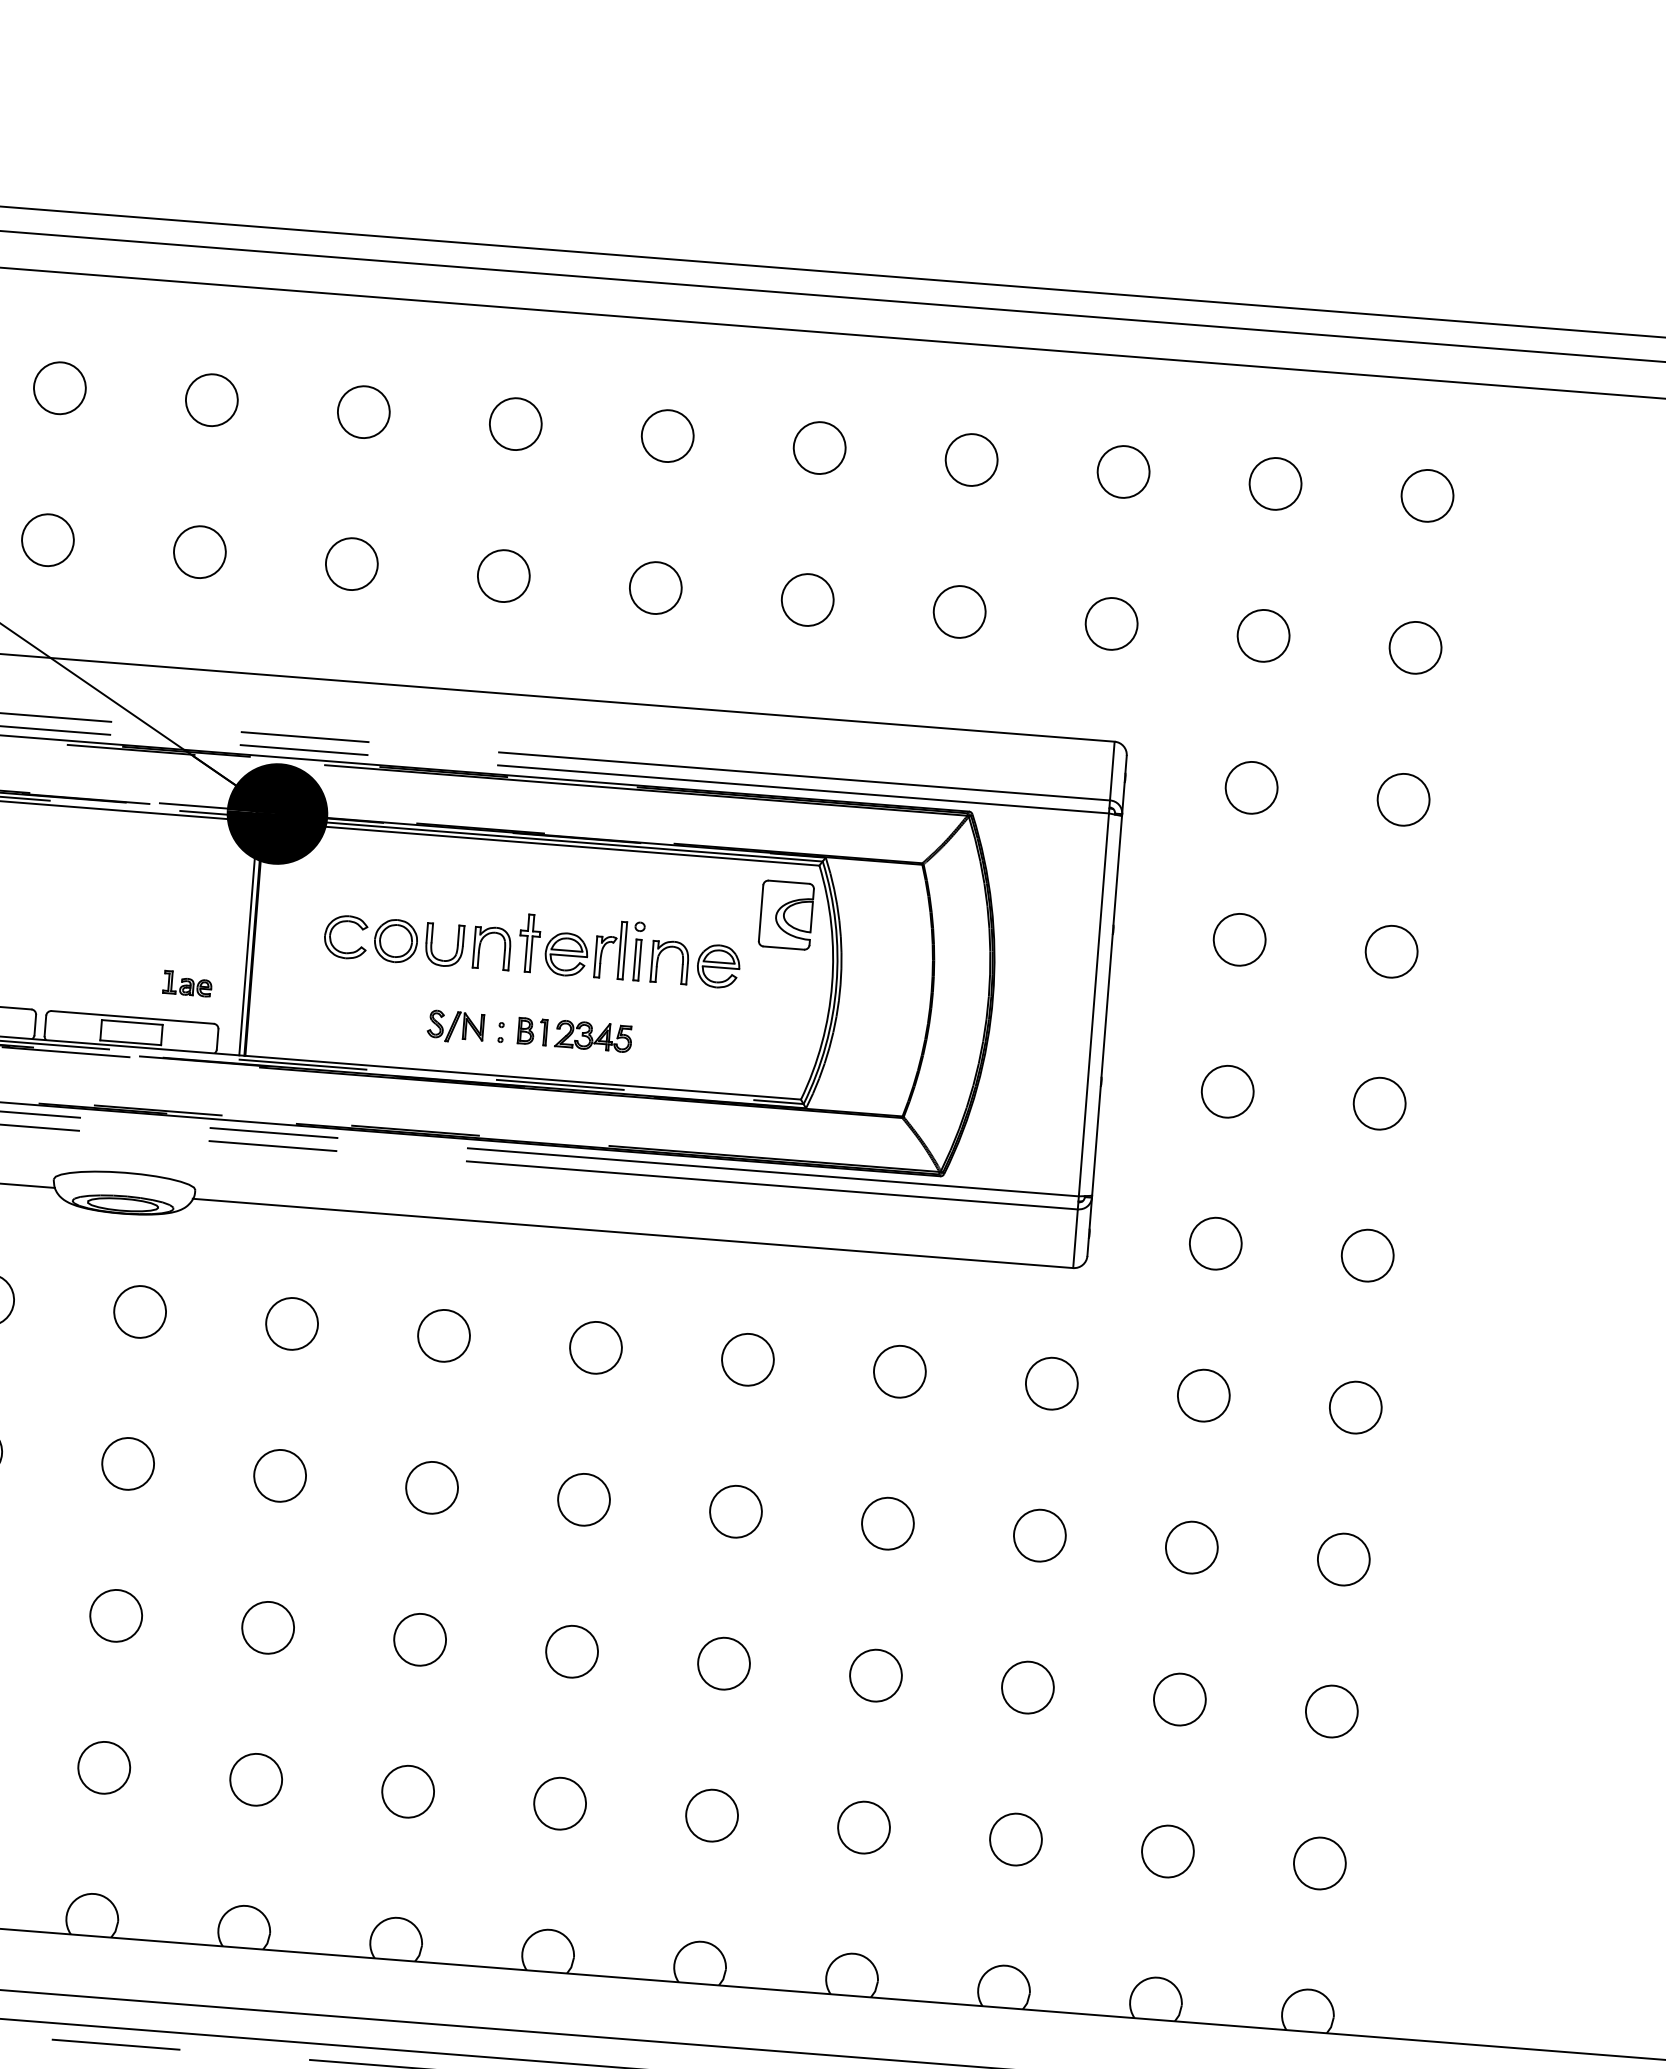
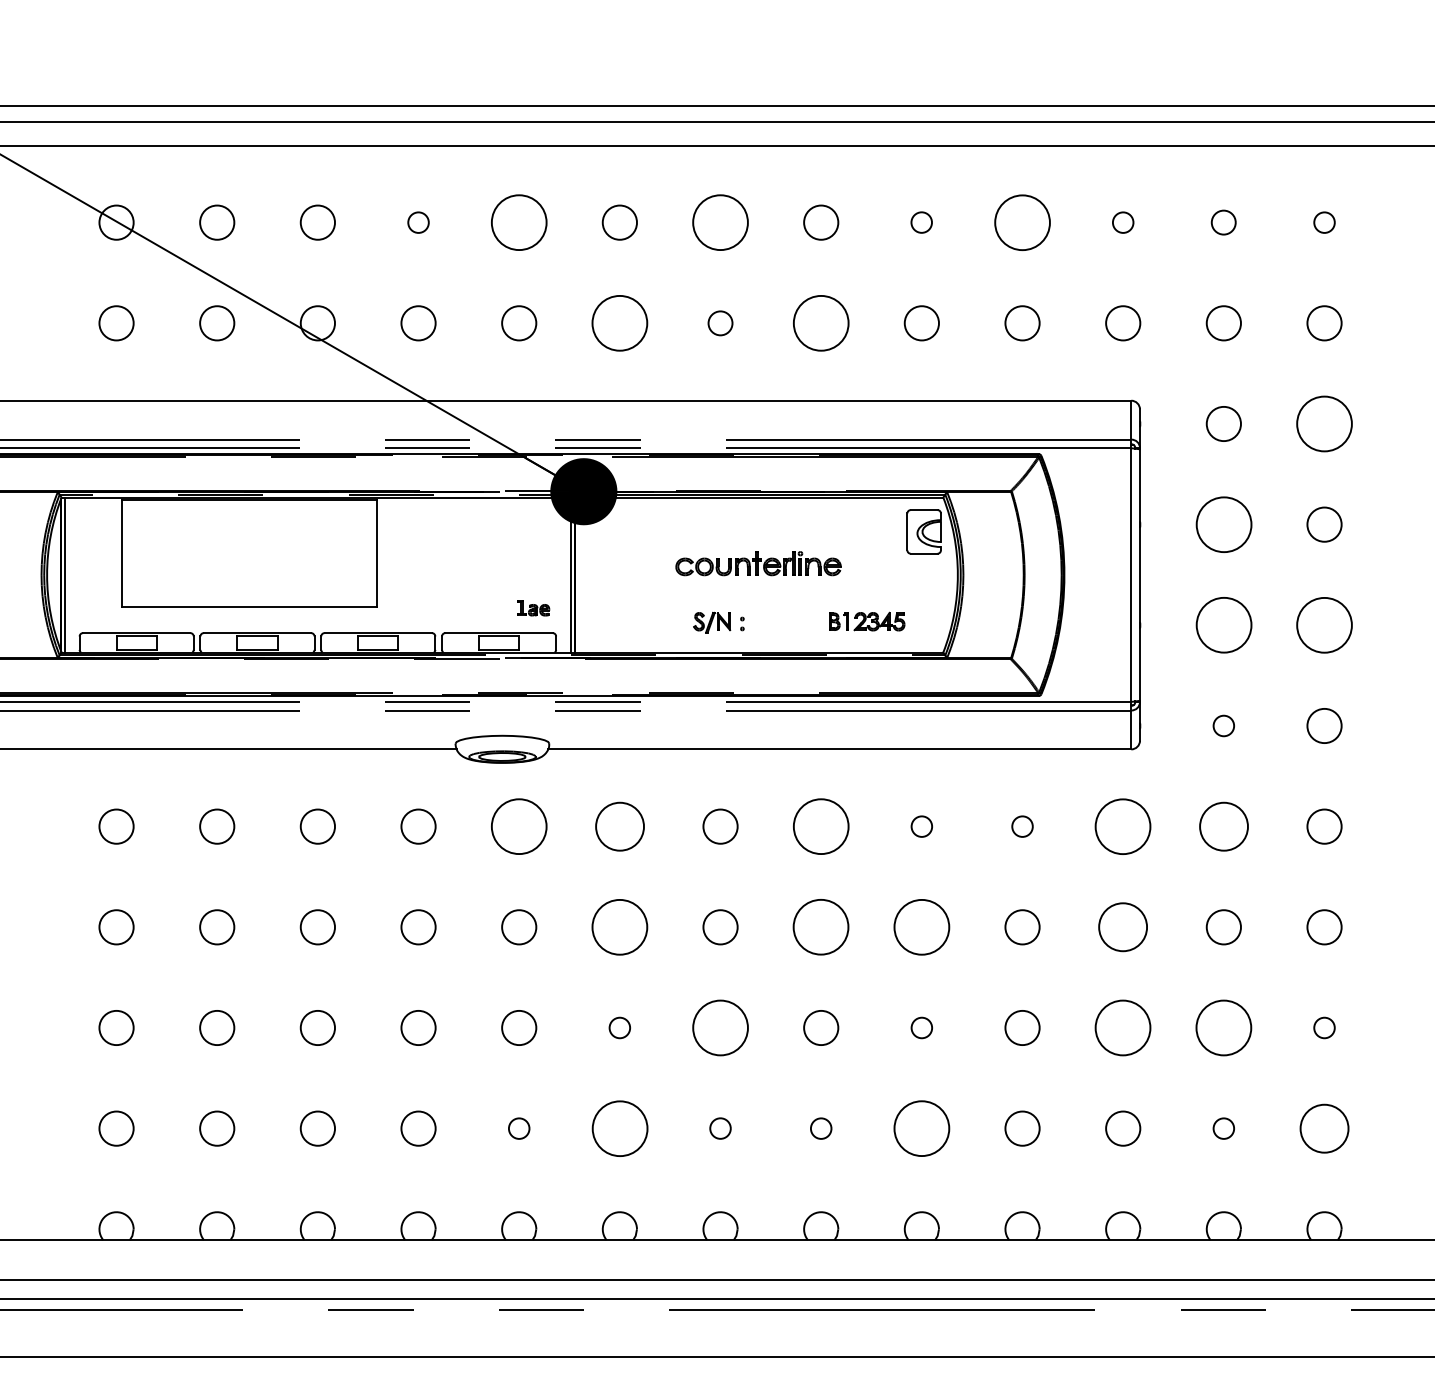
circle: (59, 388) -> (418, 222), size x0.6
circle: (212, 400) -> (519, 222), size x1.6
circle: (515, 423) -> (720, 222), size x1.6
circle: (819, 447) -> (921, 222), size x0.6
circle: (971, 459) -> (1022, 222), size x1.6
circle: (1124, 471) -> (1123, 222), size x0.6
circle: (1275, 483) -> (1223, 222), size x0.7
circle: (1427, 495) -> (1324, 222), size x0.6
circle: (351, 564) -> (619, 323), size x1.6
circle: (503, 576) -> (720, 323), size x0.7
circle: (656, 588) -> (821, 323), size x1.6
circle: (1403, 799) -> (1324, 423), size x1.6
circle: (1239, 939) -> (1223, 524), size x1.6
part: (532, 943) -> (758, 563), size x0.6
part: (575, 1034) -> (867, 621), moved
circle: (1227, 1091) -> (1223, 625), size x1.6
circle: (1379, 1103) -> (1324, 625), size x1.6
circle: (1215, 1242) -> (1223, 725), size x0.6
circle: (140, 1311) -> (519, 826), size x1.6
circle: (291, 1323) -> (619, 826), size x1.4
circle: (596, 1347) -> (821, 826), size x1.6
circle: (747, 1359) -> (921, 826), size x0.6
circle: (899, 1371) -> (1022, 826), size x0.6
circle: (1052, 1383) -> (1123, 826), size x1.6
circle: (1203, 1395) -> (1223, 826), size x1.4
circle: (279, 1476) -> (619, 927), size x1.6
circle: (584, 1500) -> (821, 927), size x1.6
circle: (735, 1511) -> (921, 927), size x1.6
circle: (1040, 1535) -> (1123, 927), size x1.4
circle: (267, 1627) -> (619, 1027), size x0.6
circle: (420, 1639) -> (720, 1027), size x1.6
circle: (723, 1662) -> (921, 1027), size x0.6
circle: (1028, 1686) -> (1123, 1027), size x1.6
circle: (1179, 1698) -> (1223, 1027), size x1.6
circle: (1331, 1710) -> (1324, 1027), size x0.6
circle: (104, 1767) -> (519, 1128), size x0.6
circle: (255, 1779) -> (619, 1128), size x1.6
circle: (408, 1791) -> (720, 1128), size x0.6
circle: (560, 1803) -> (821, 1128), size x0.6
circle: (711, 1815) -> (921, 1128), size x1.6
circle: (1167, 1851) -> (1223, 1128), size x0.6
circle: (1319, 1863) -> (1324, 1128), size x1.4

